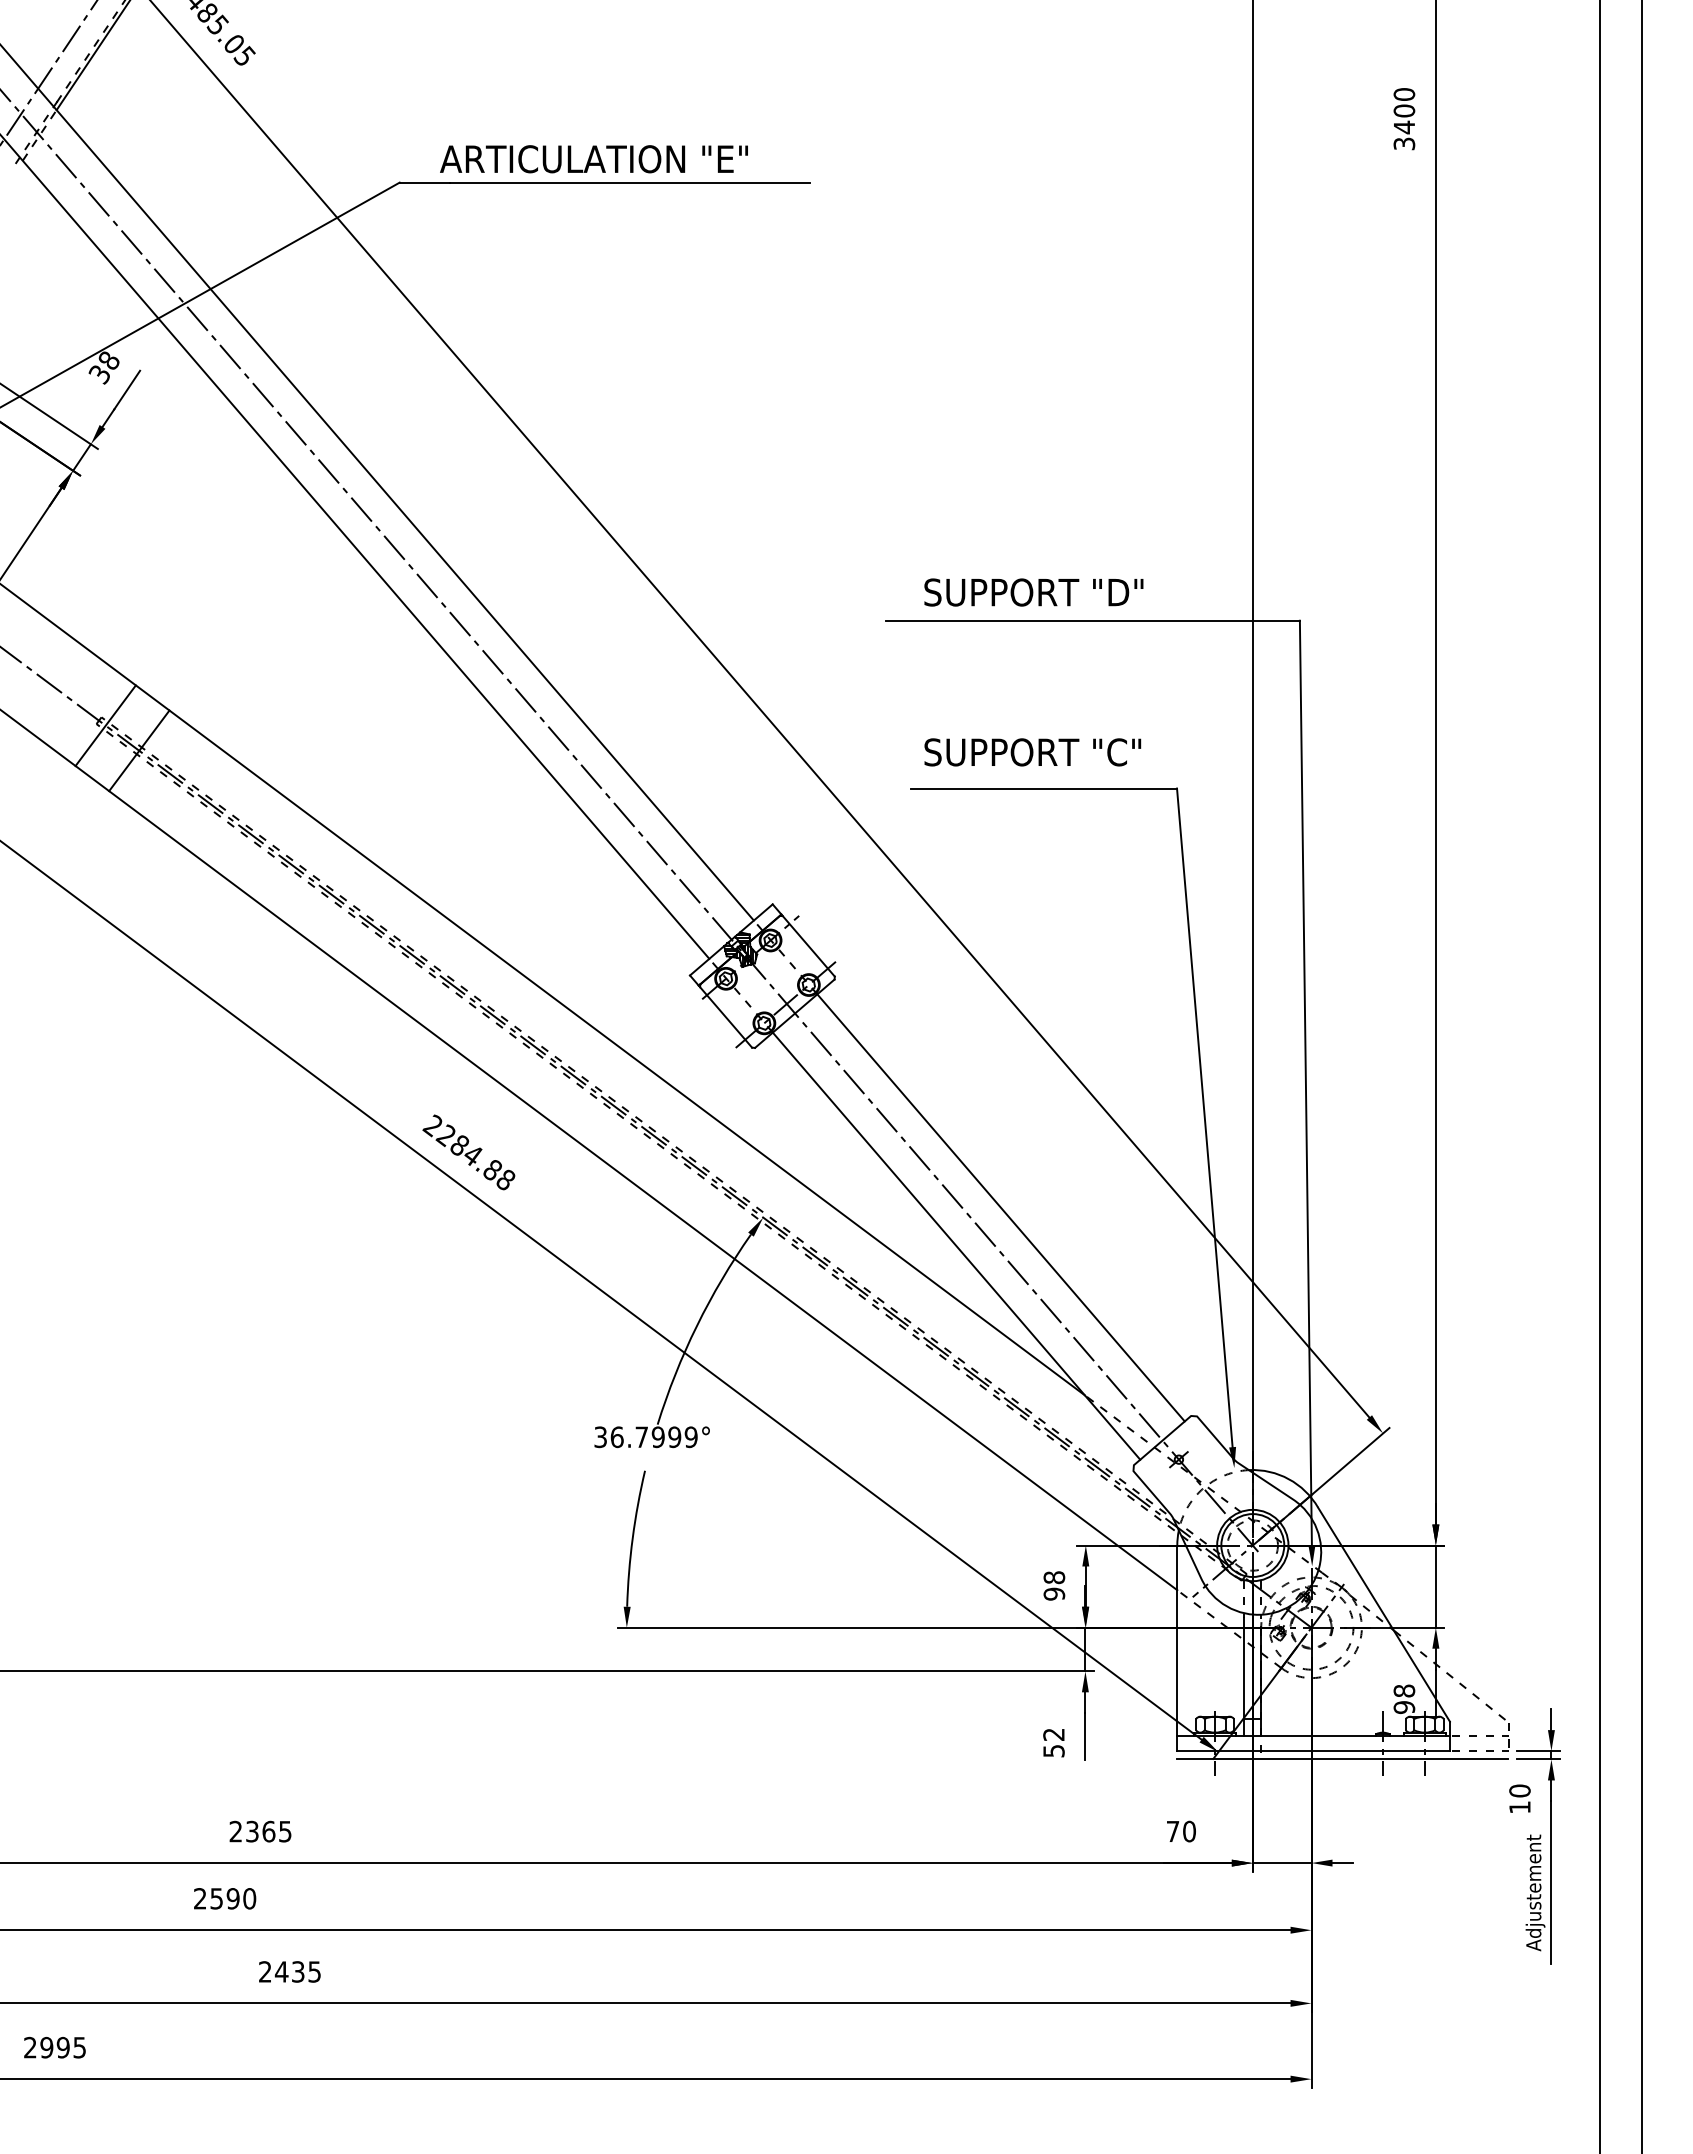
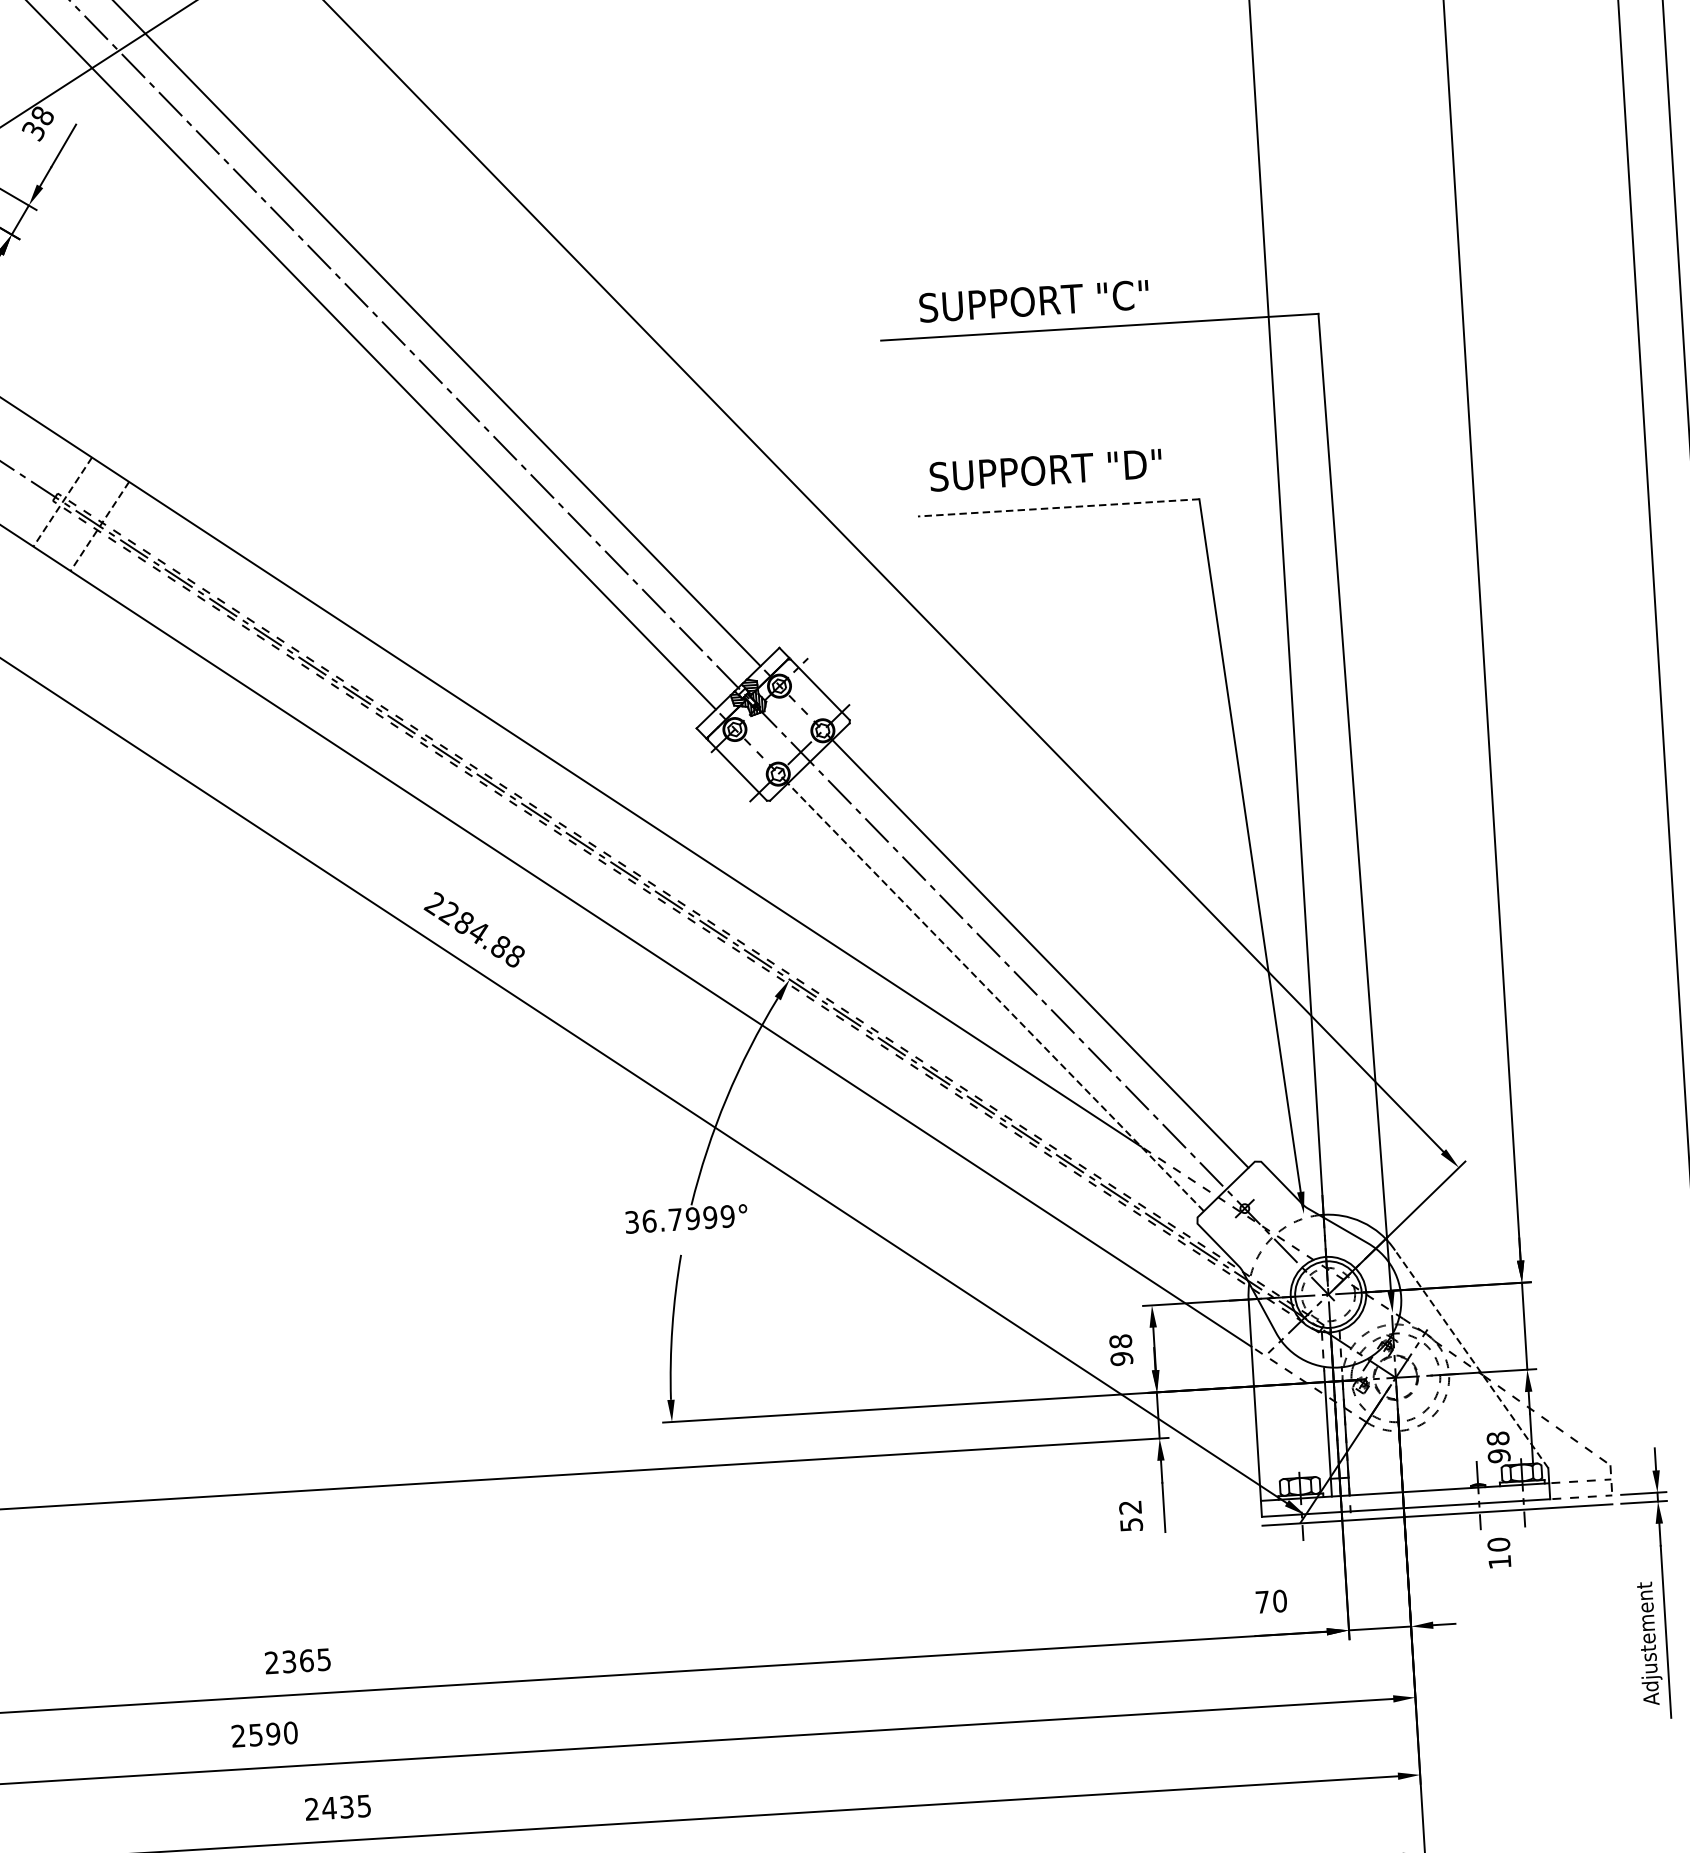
text: (1125, 592) -> (1132, 295), SUPPORT "D" -> SUPPORT "C"
line: (105, 726) -> (62, 502), solid -> dashed
line: (139, 751) -> (100, 527), solid -> dashed
text: (1125, 752) -> (1142, 464), SUPPORT "C" -> SUPPORT "D"
line: (1043, 788) -> (1058, 507), solid -> dashed
line: (956, 1246) -> (995, 997), solid -> dashed
line: (1384, 1614) -> (1472, 1359), solid -> dashed
text: (1519, 1798) -> (1498, 1552), moved

